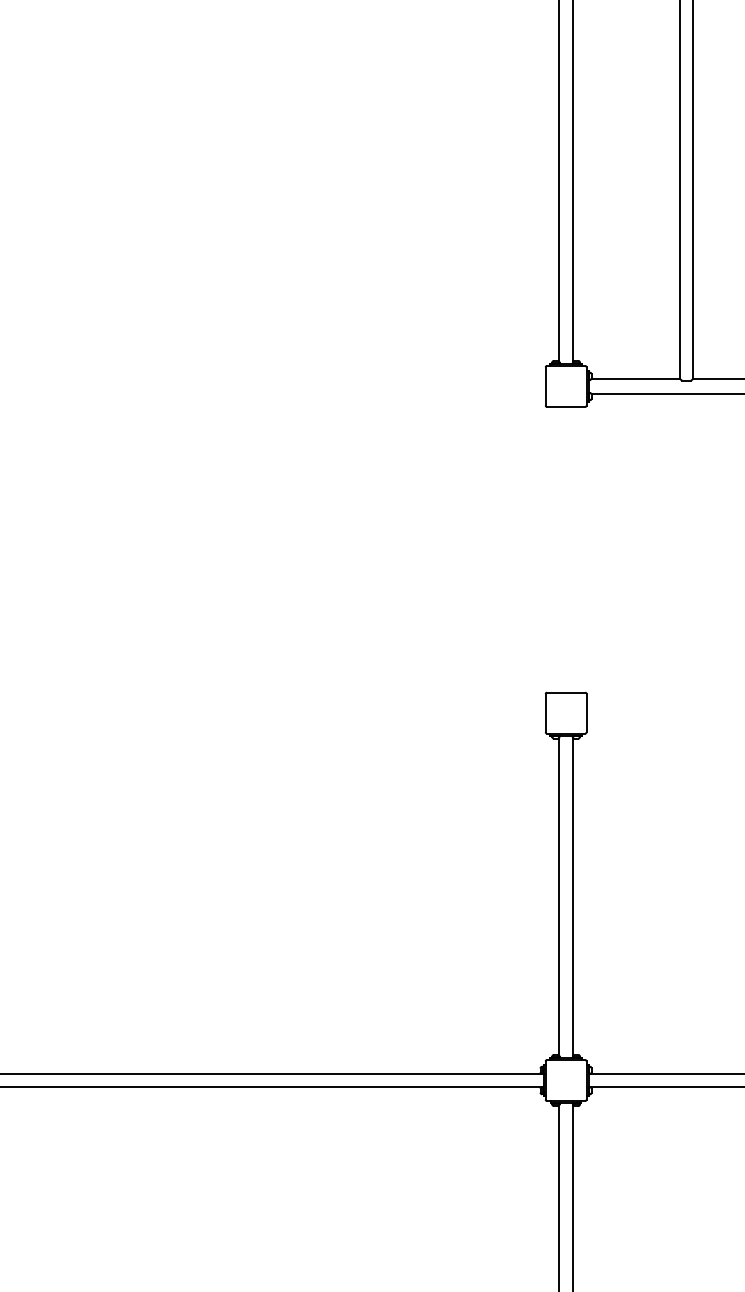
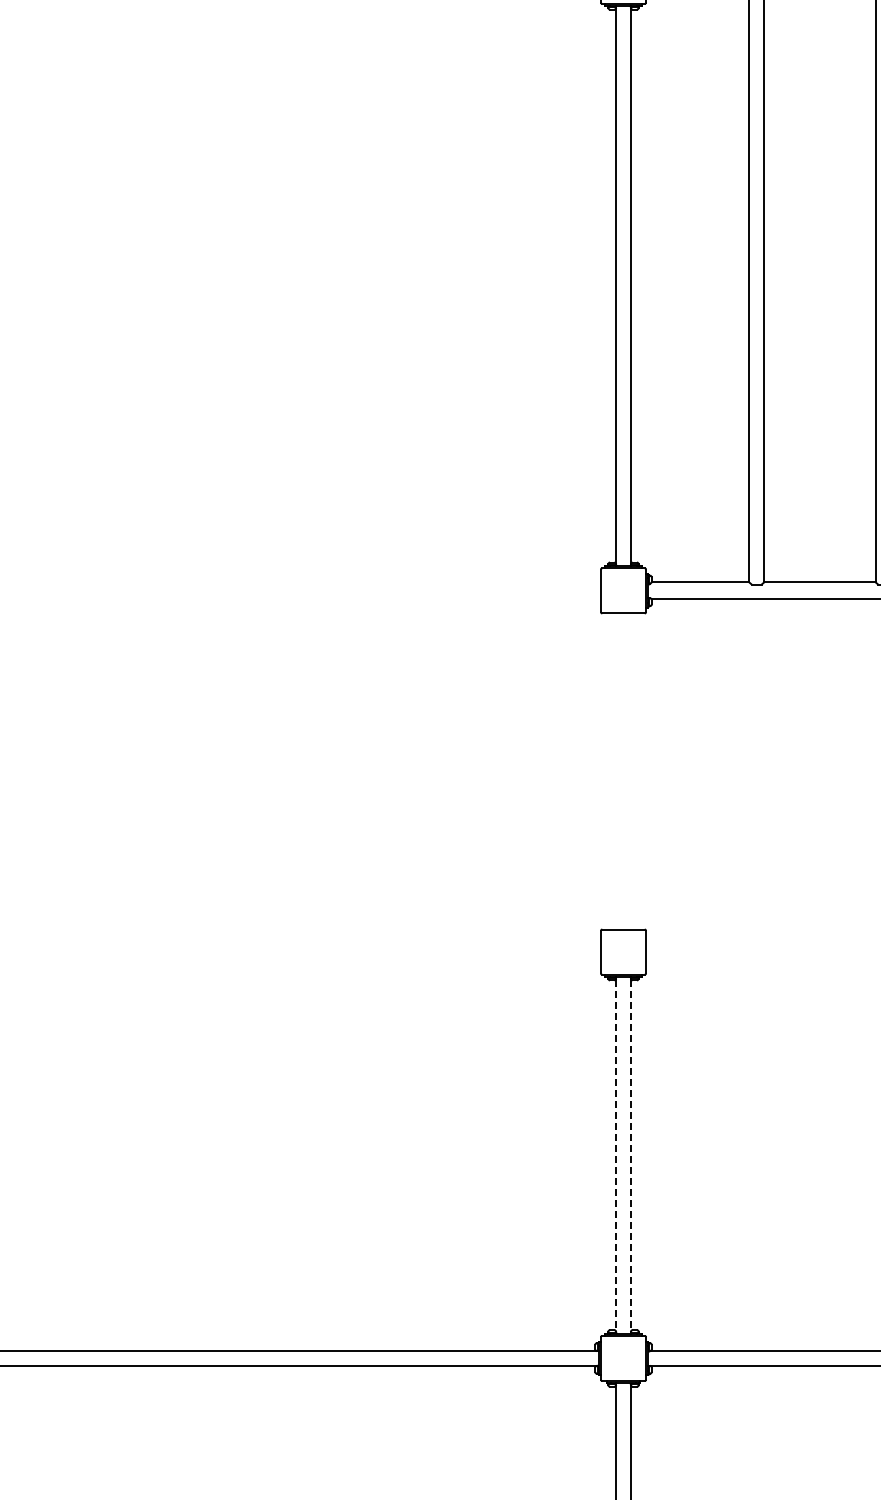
line: (558, 896) -> (615, 1155), solid -> dashed
line: (573, 896) -> (631, 1155), solid -> dashed

